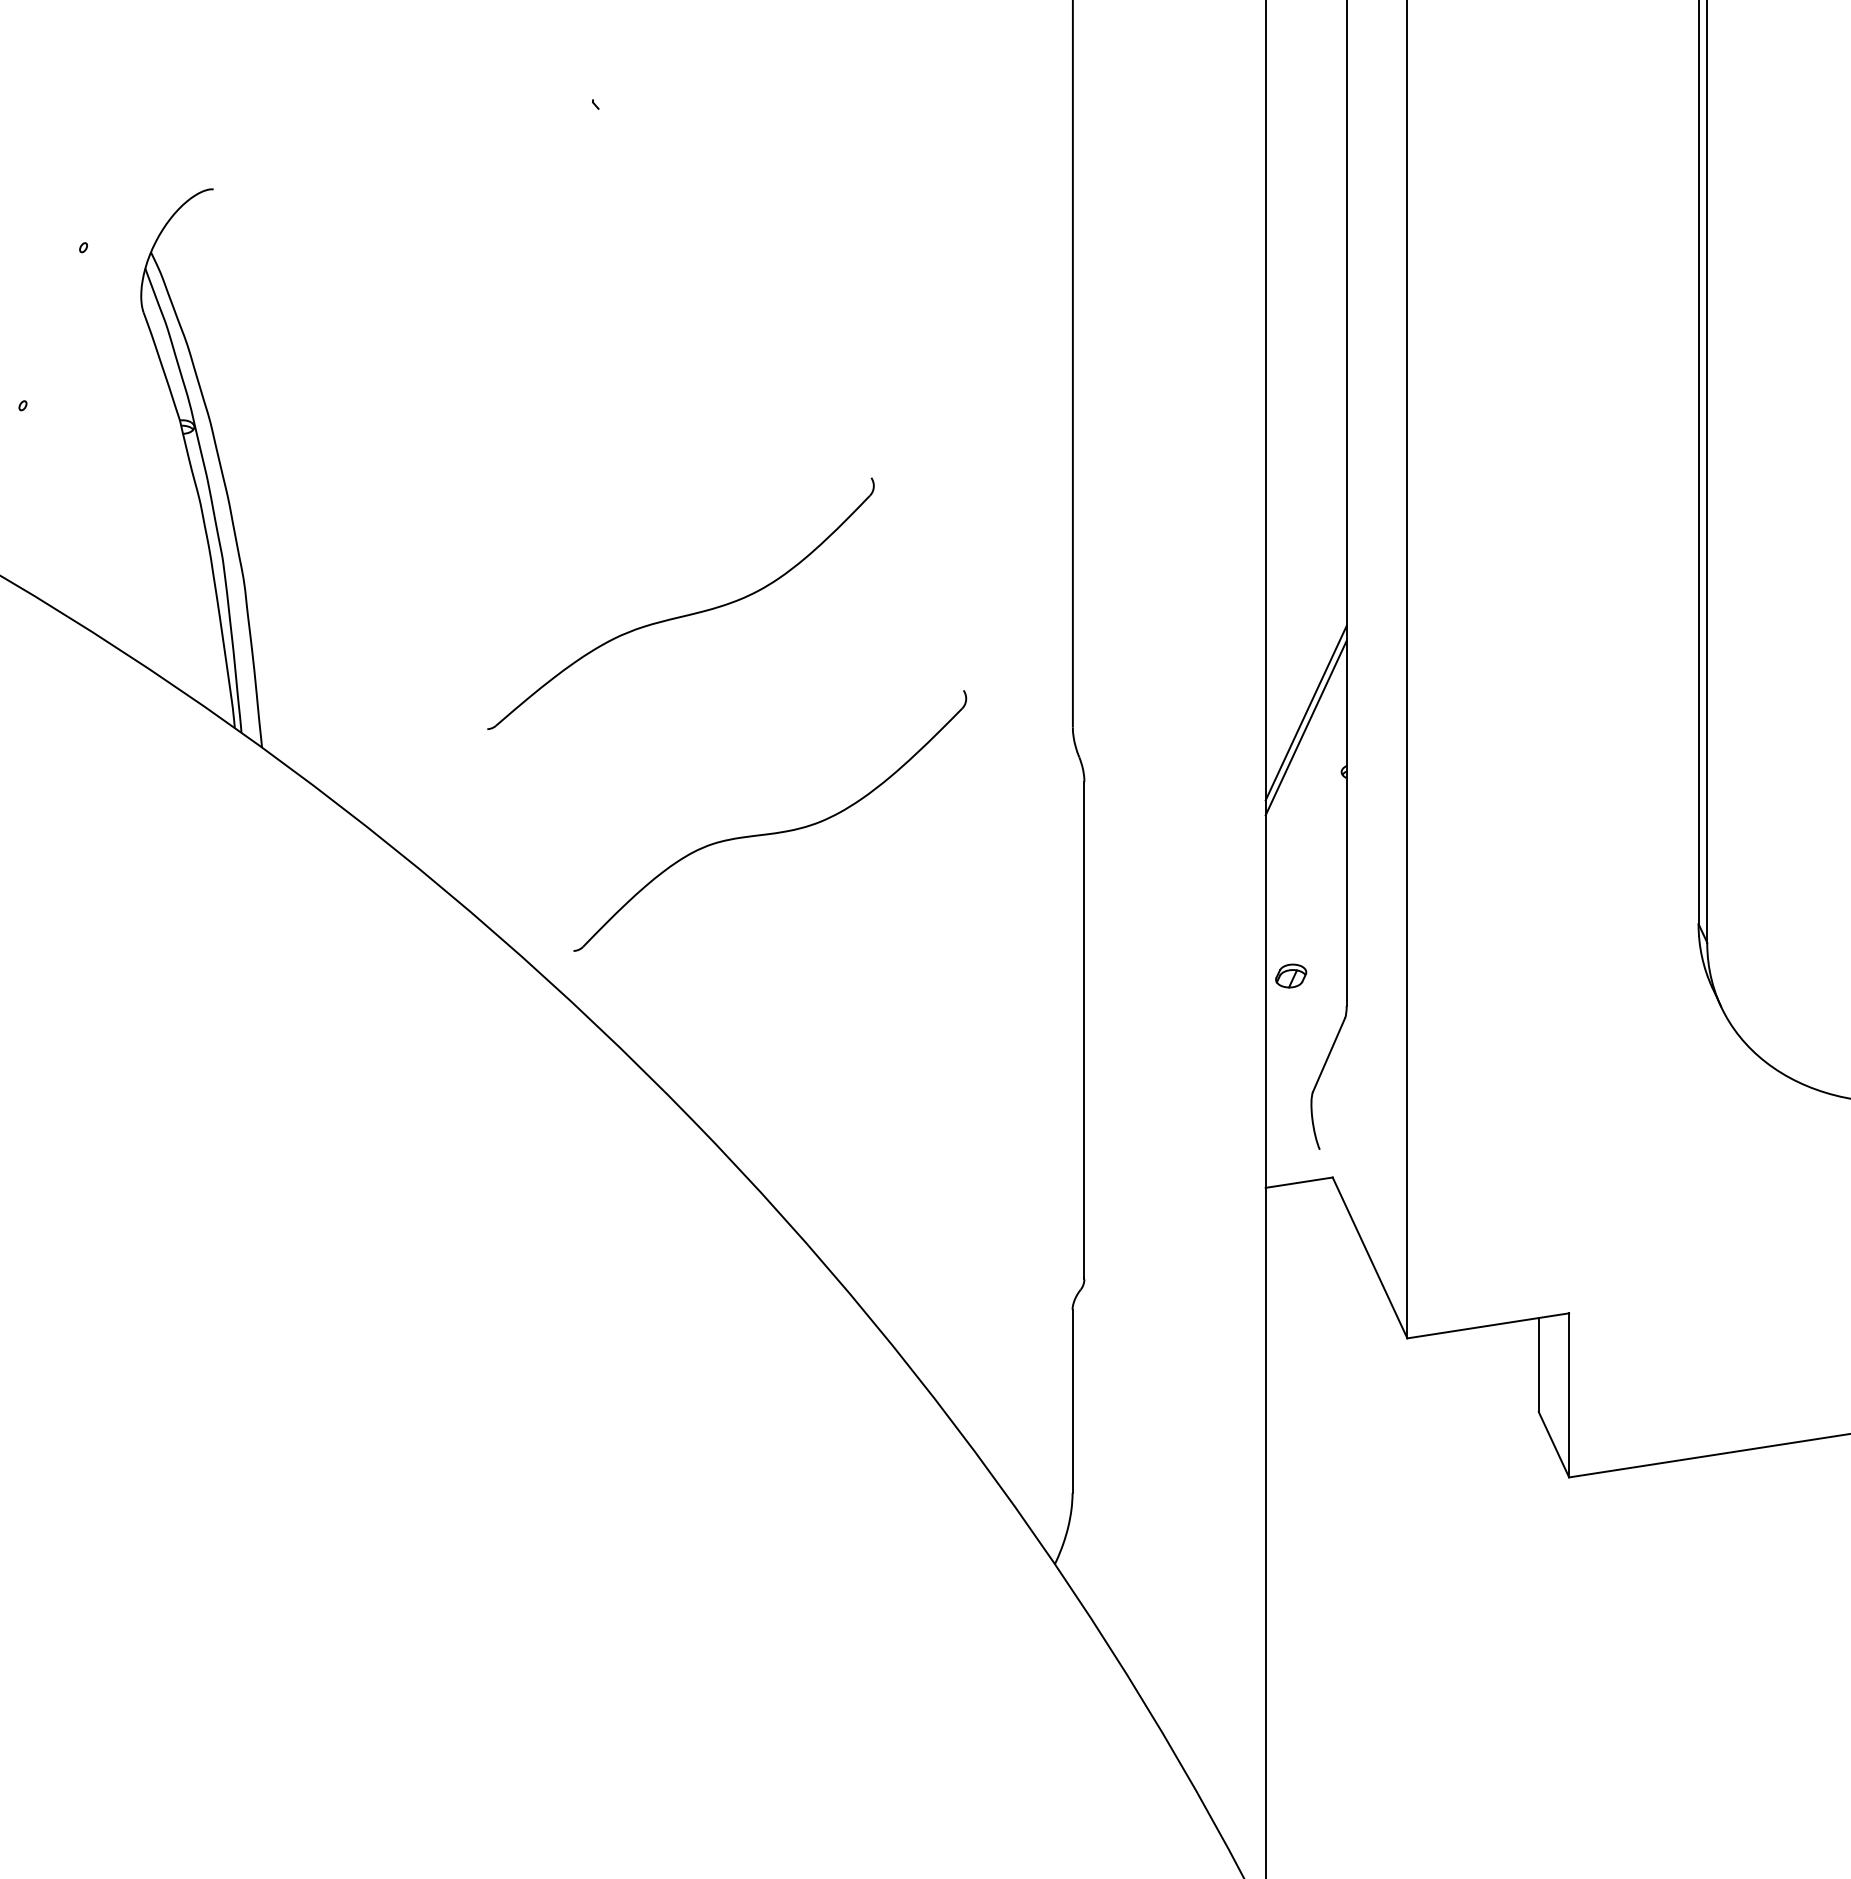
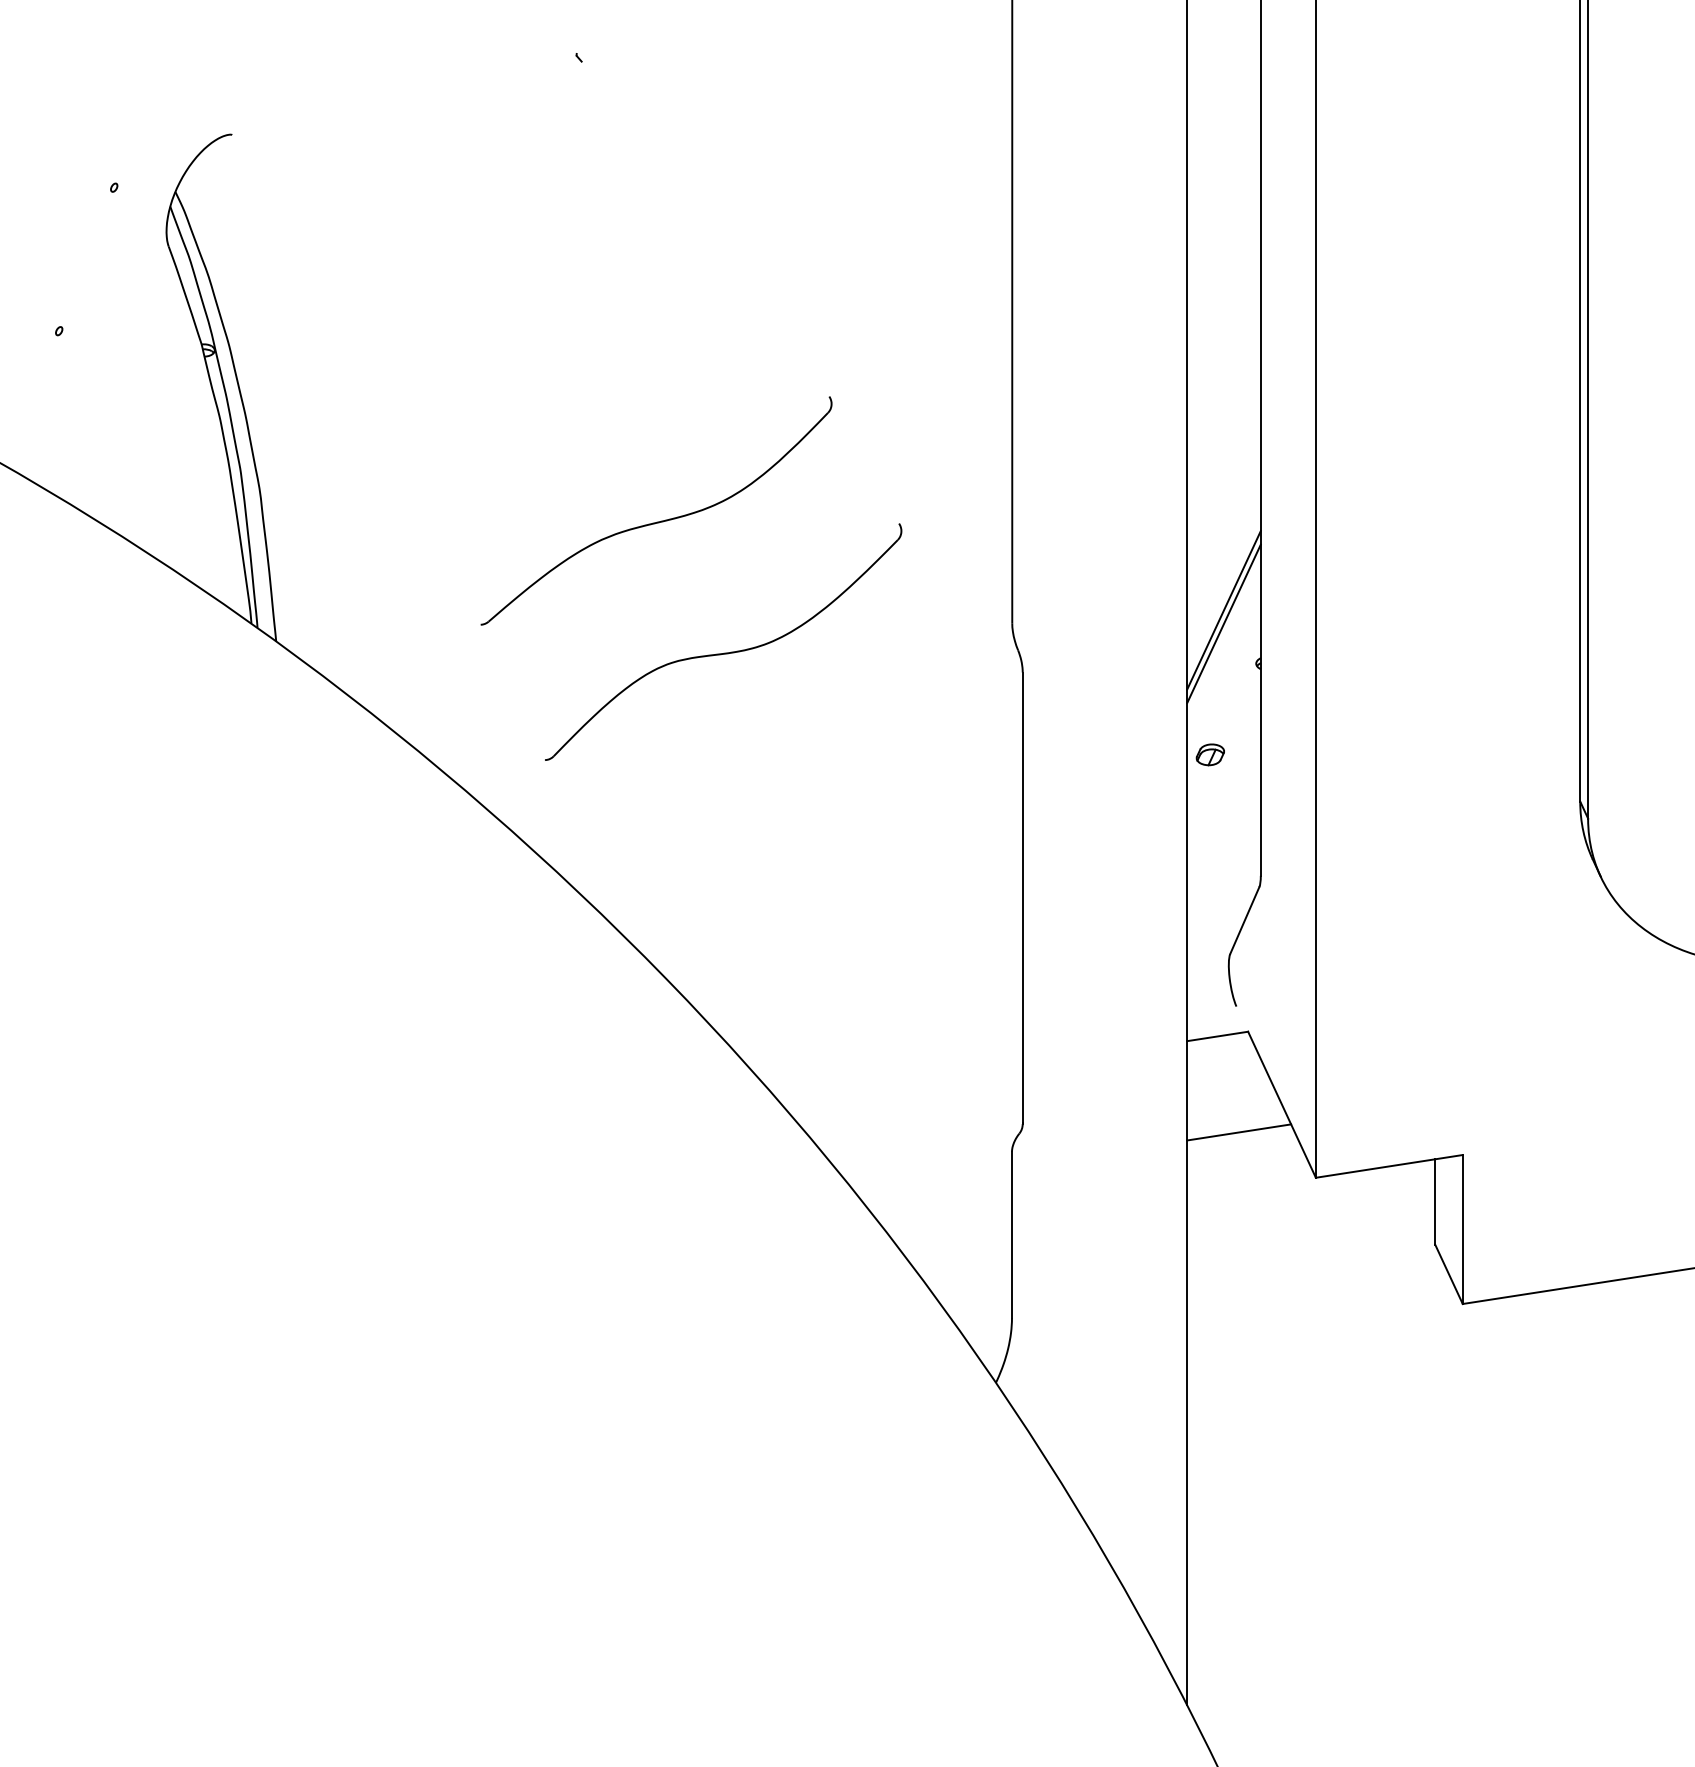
part: (771, 832) -> (724, 652), moved
part: (1290, 975) -> (1209, 754), moved
line: (1323, 1288) -> (1239, 1132), added

